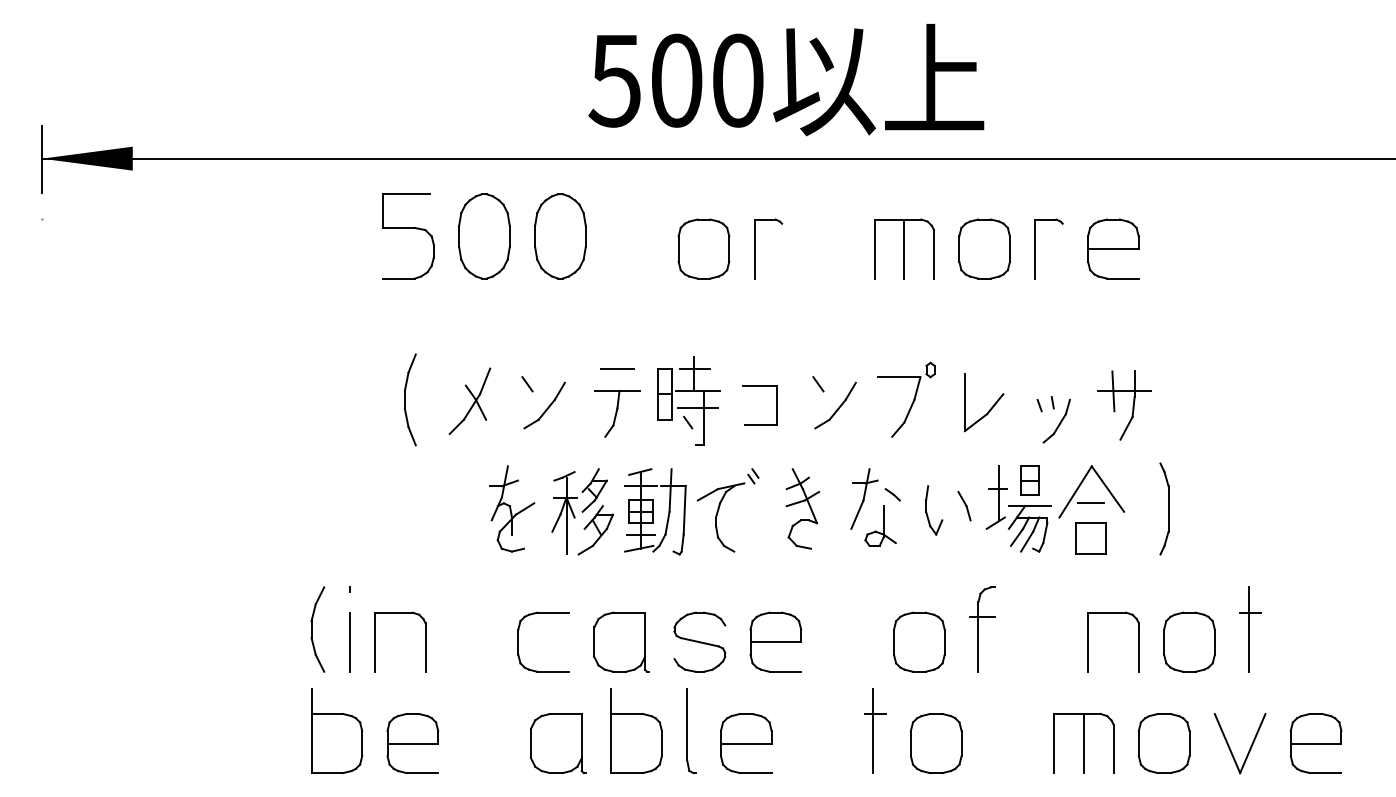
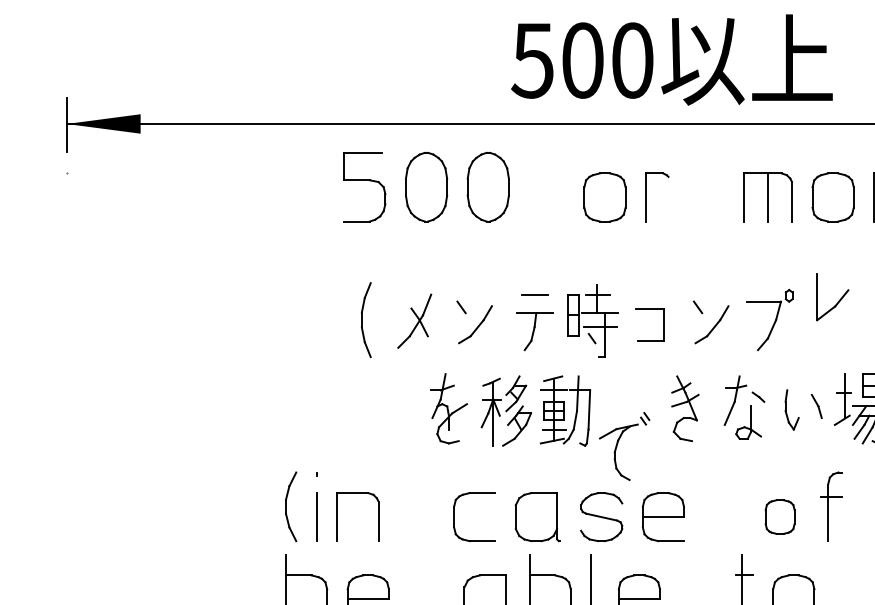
part: (990, 408) -> (837, 301), moved
part: (720, 506) -> (618, 443), moved
part: (919, 641) -> (780, 516), size x0.7

